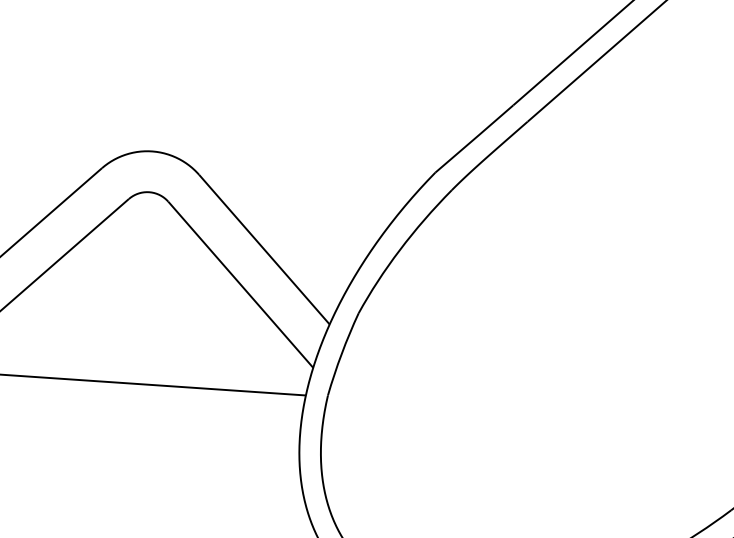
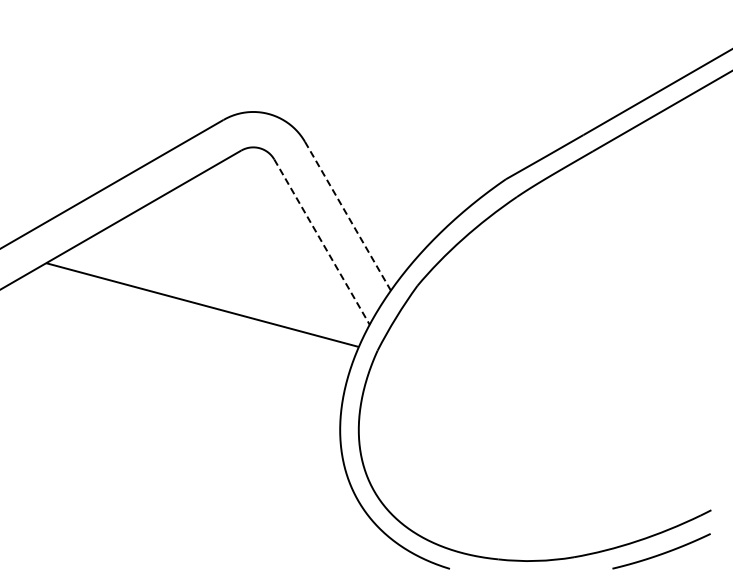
line: (263, 250) -> (347, 216), solid -> dashed
line: (241, 285) -> (322, 242), solid -> dashed

